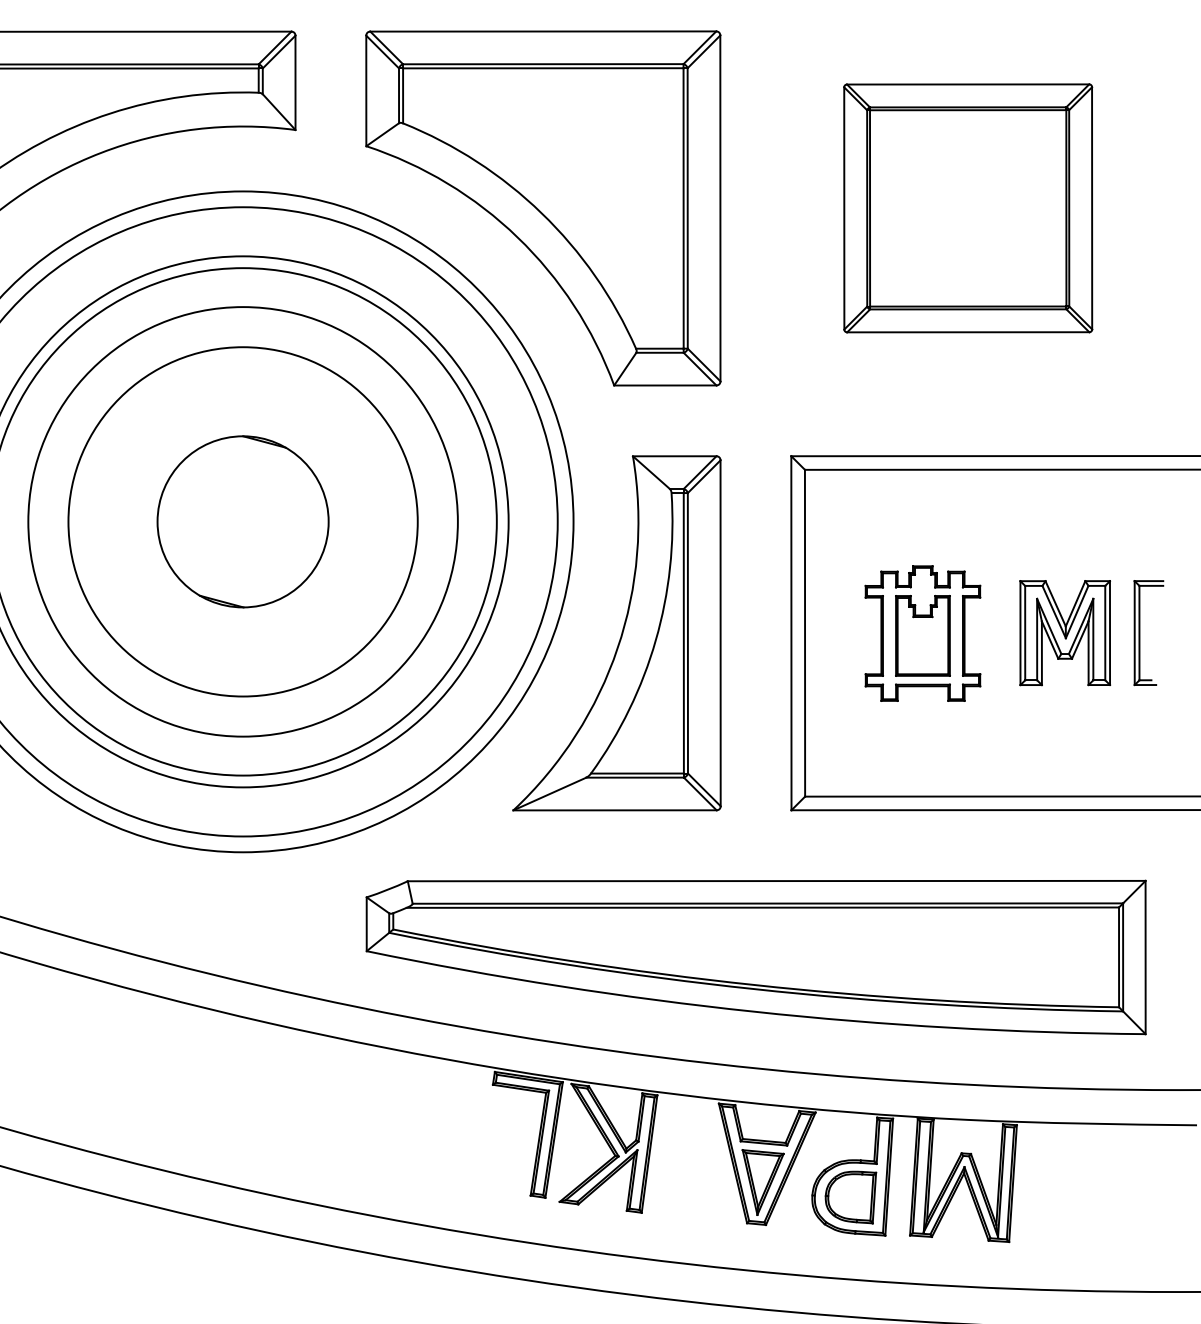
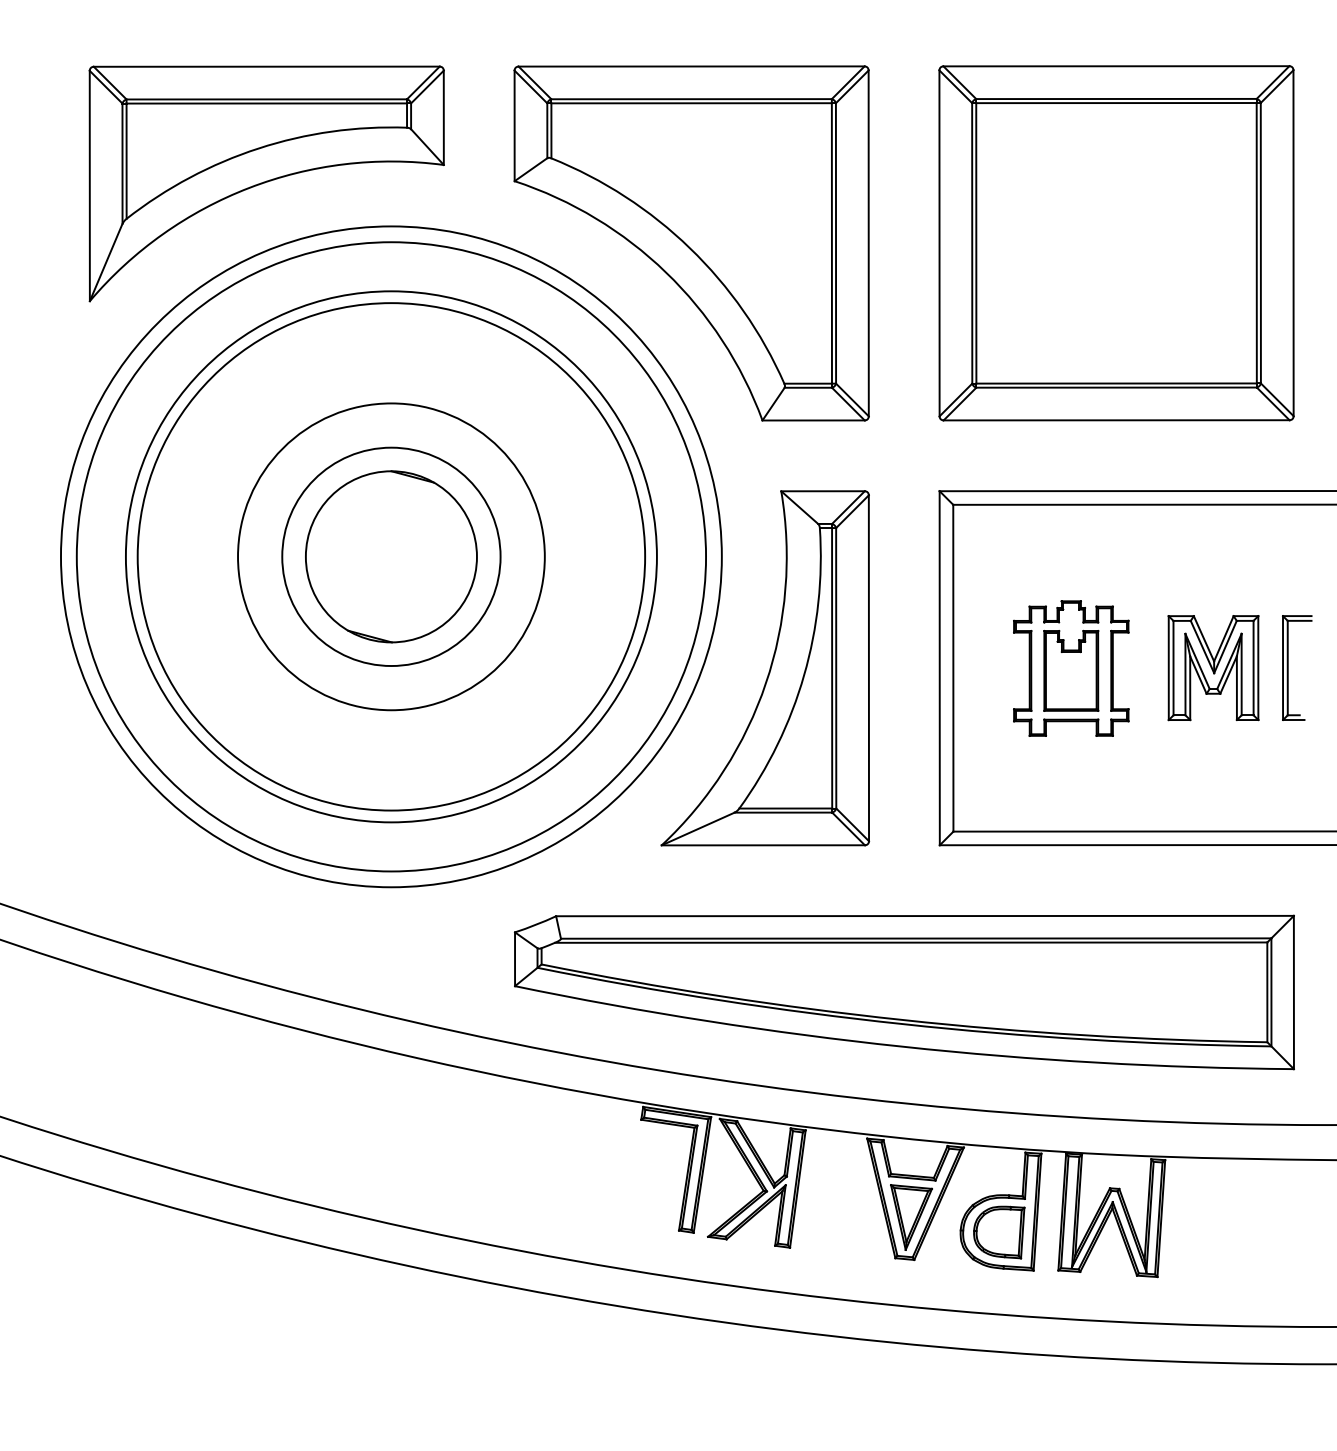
part: (968, 208) -> (1116, 243), size x1.43
circle: (243, 521) -> (391, 556), size x0.62
circle: (243, 521) -> (391, 556), size x0.71

